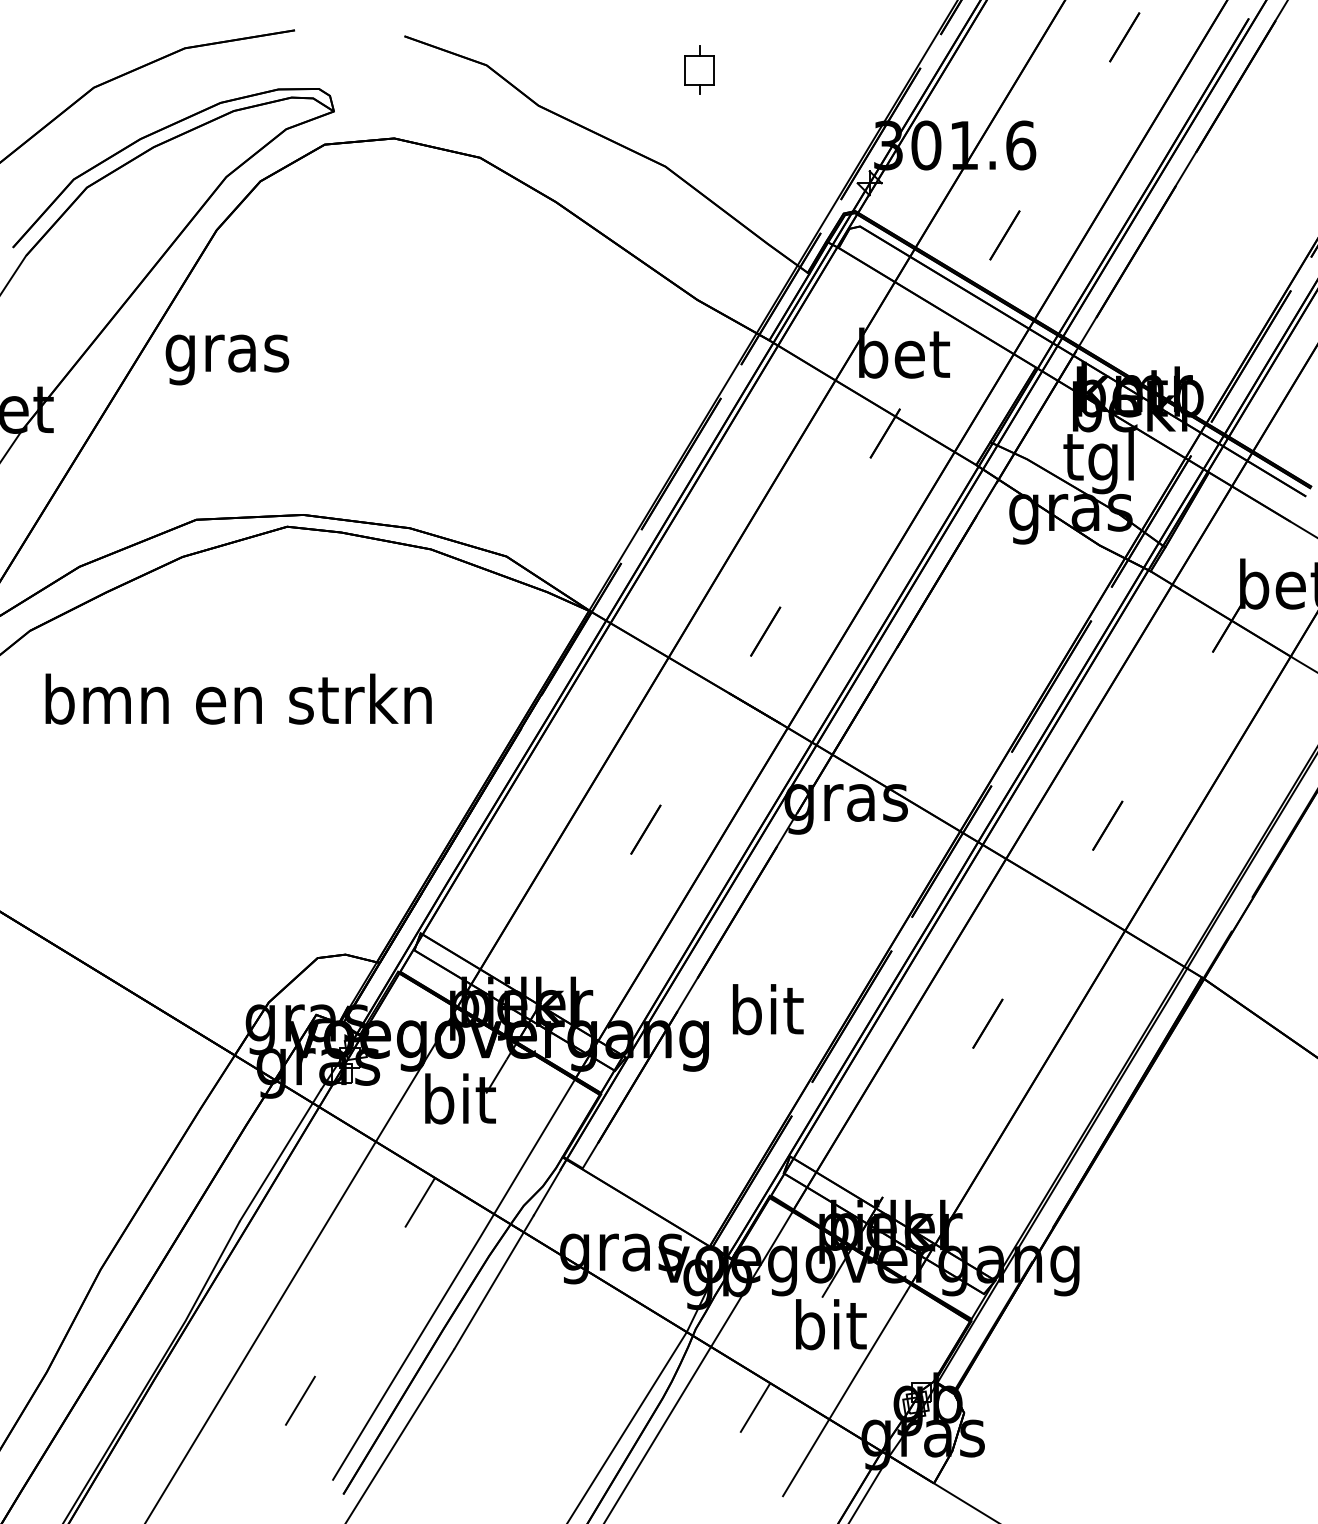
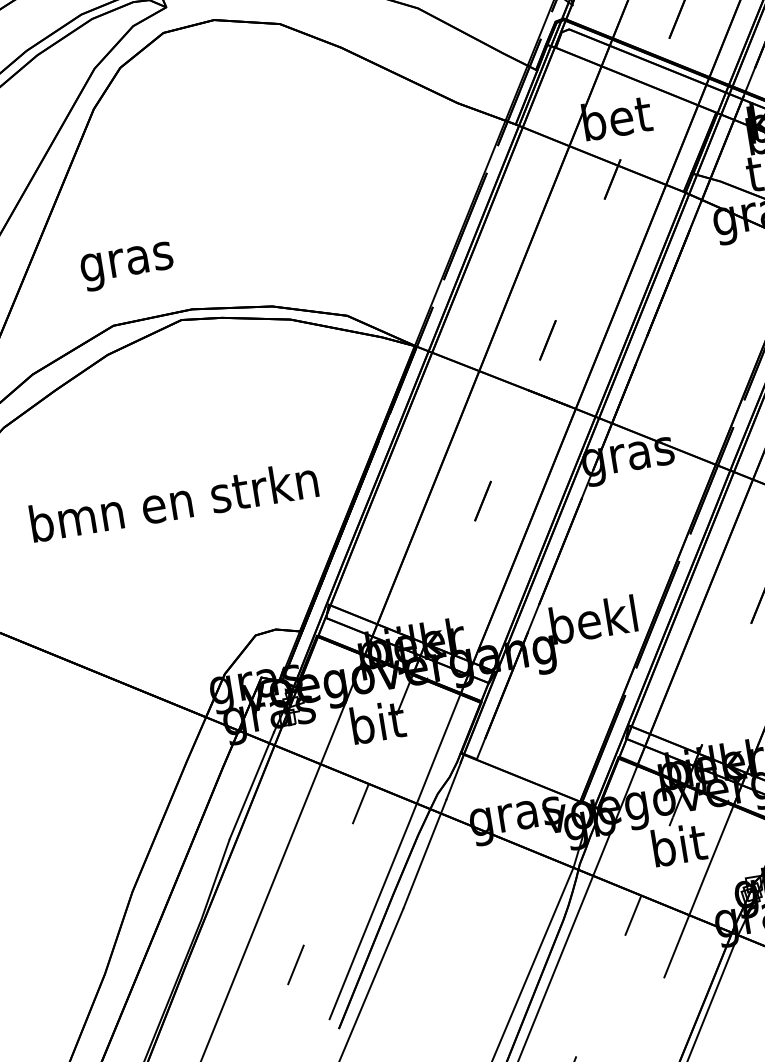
text: (227, 359) -> (127, 266), moved
text: (238, 698) -> (173, 500), moved
text: (766, 1009) -> (593, 619), bit -> bekl

